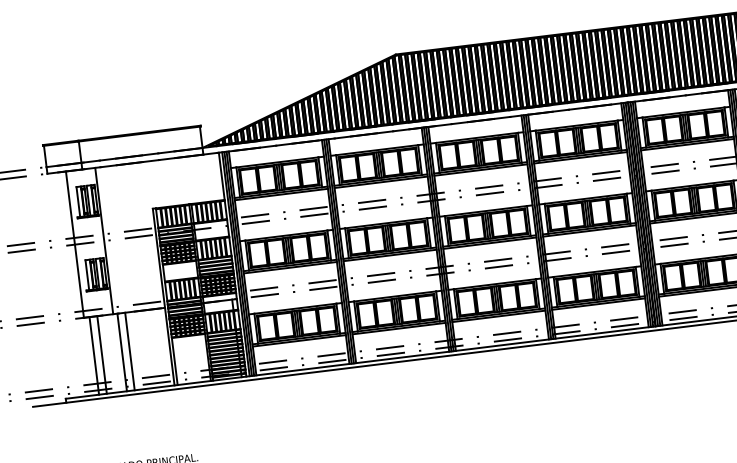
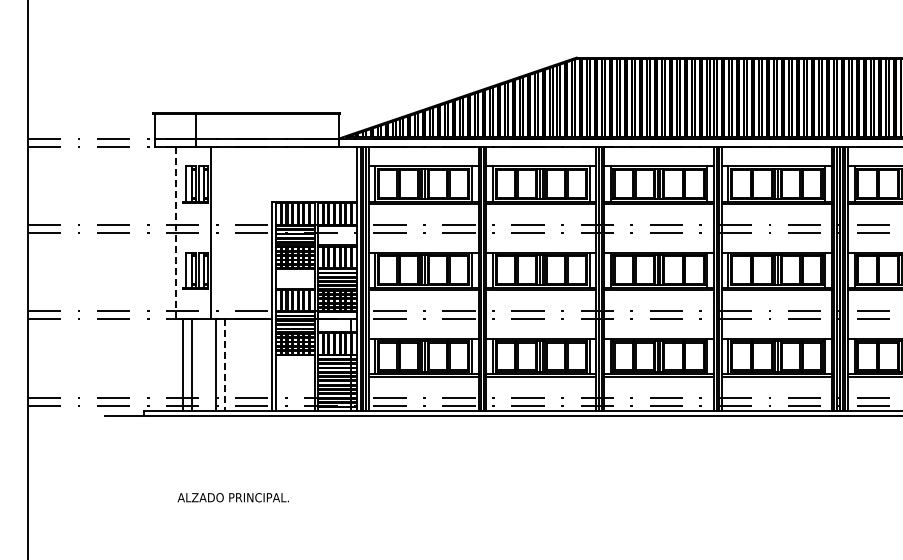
line: (75, 245) -> (176, 233), solid -> dashed
line: (130, 351) -> (225, 365), solid -> dashed

